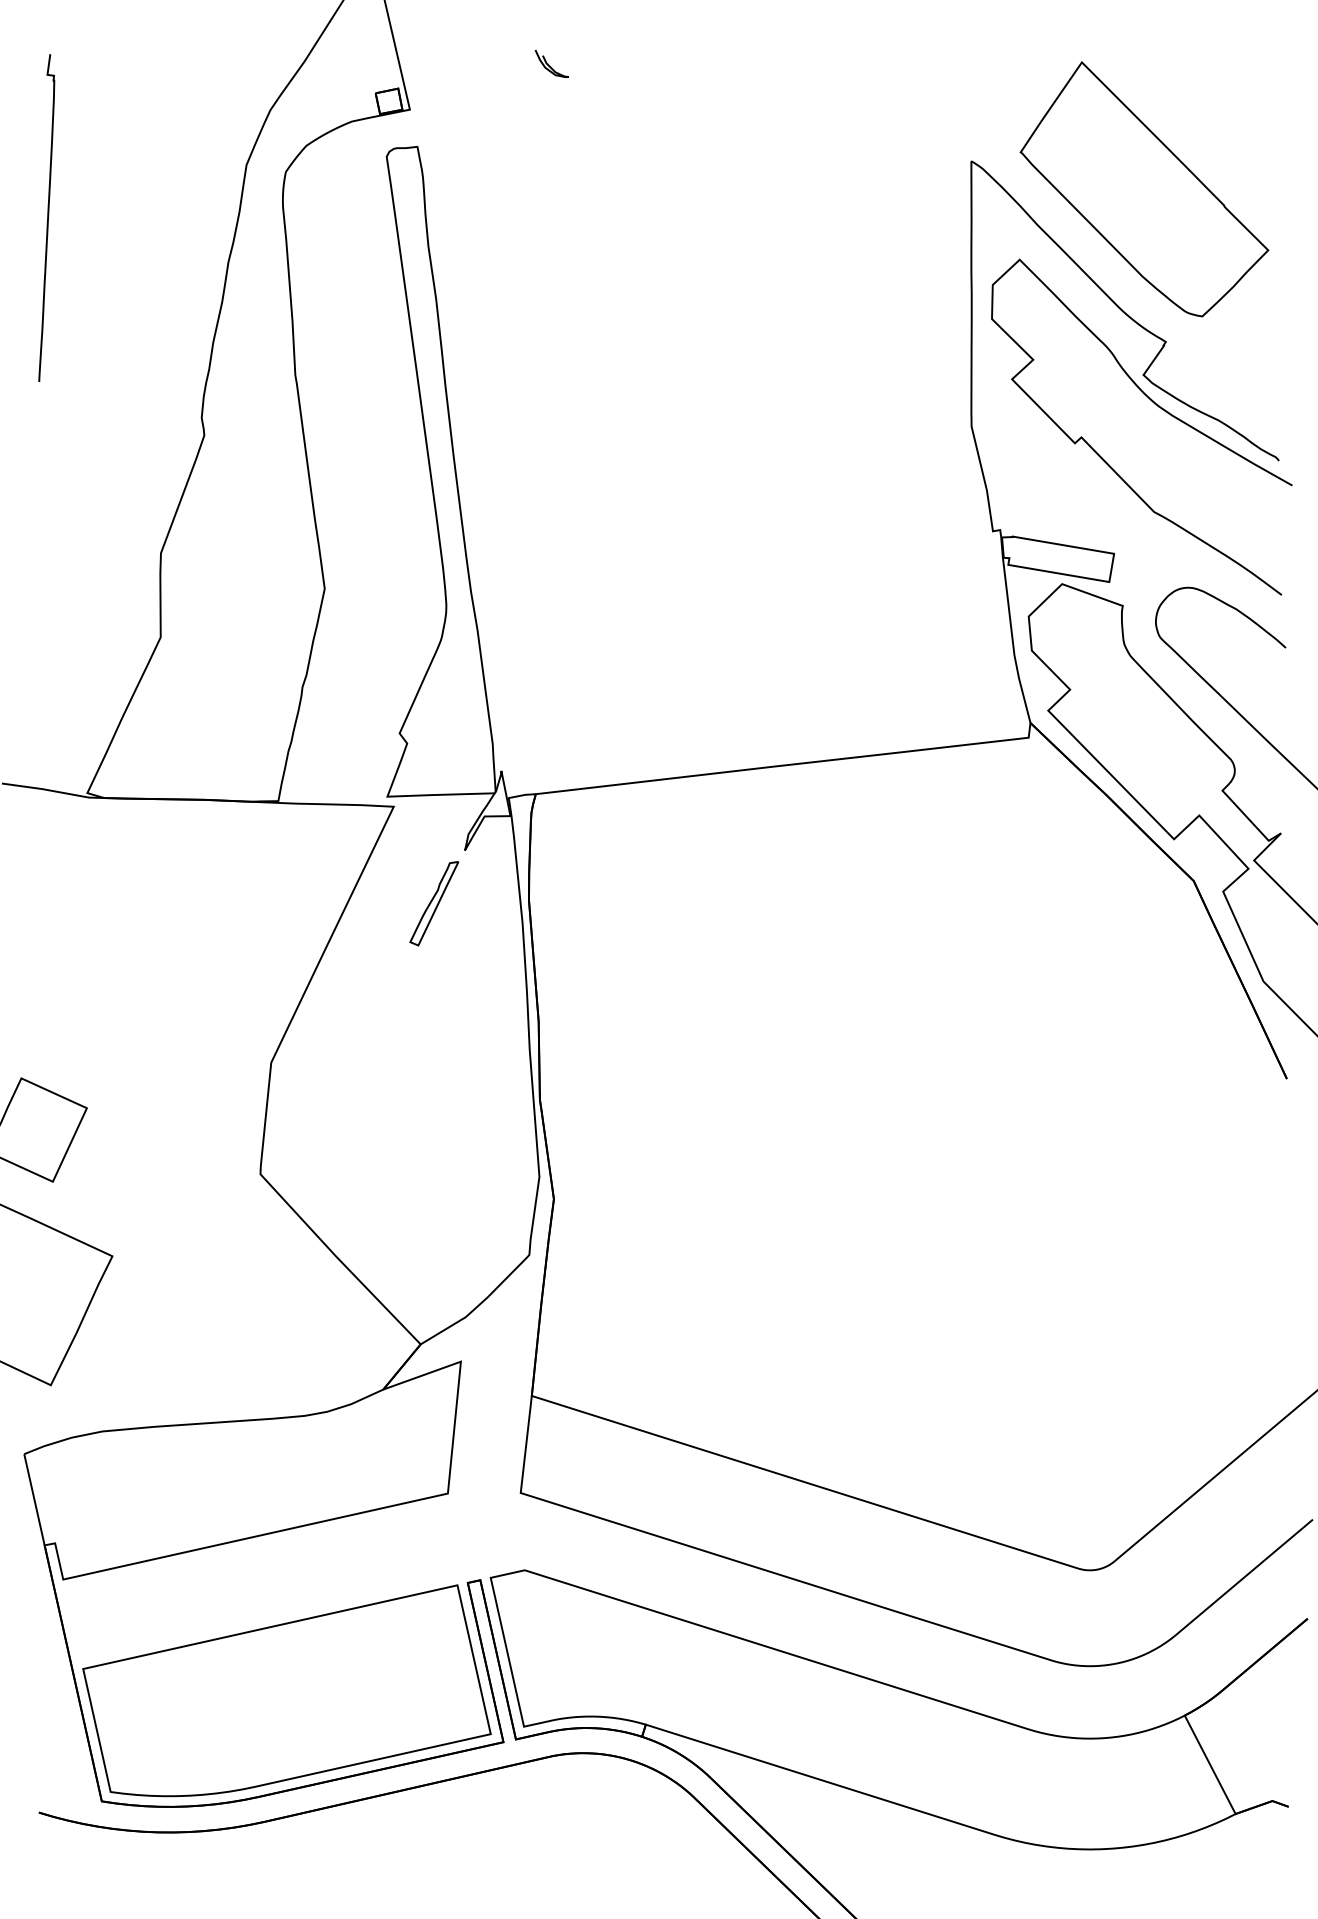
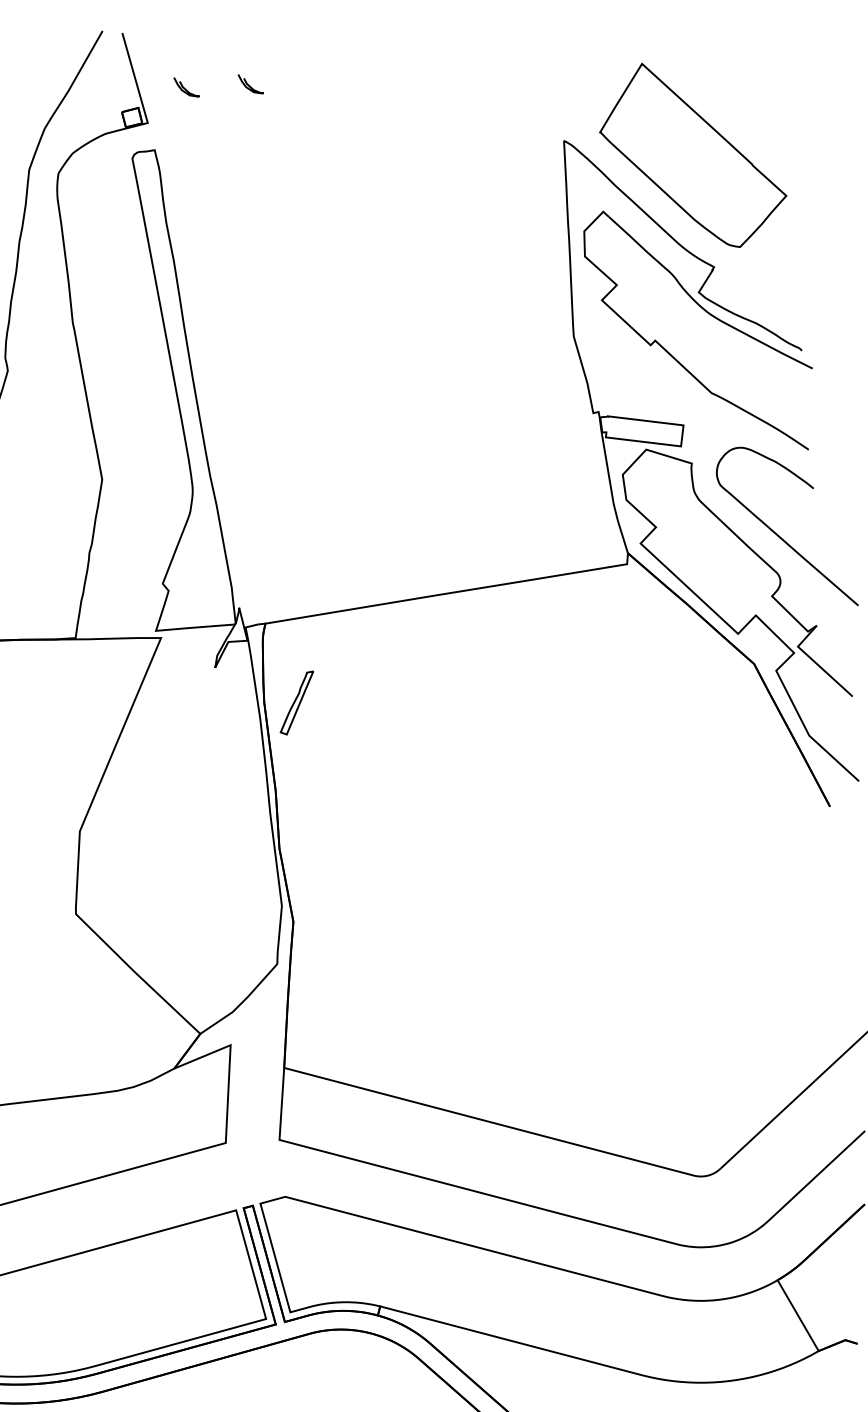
curve: (462, 64) -> (184, 87), added
part: (434, 903) -> (297, 702), moved

